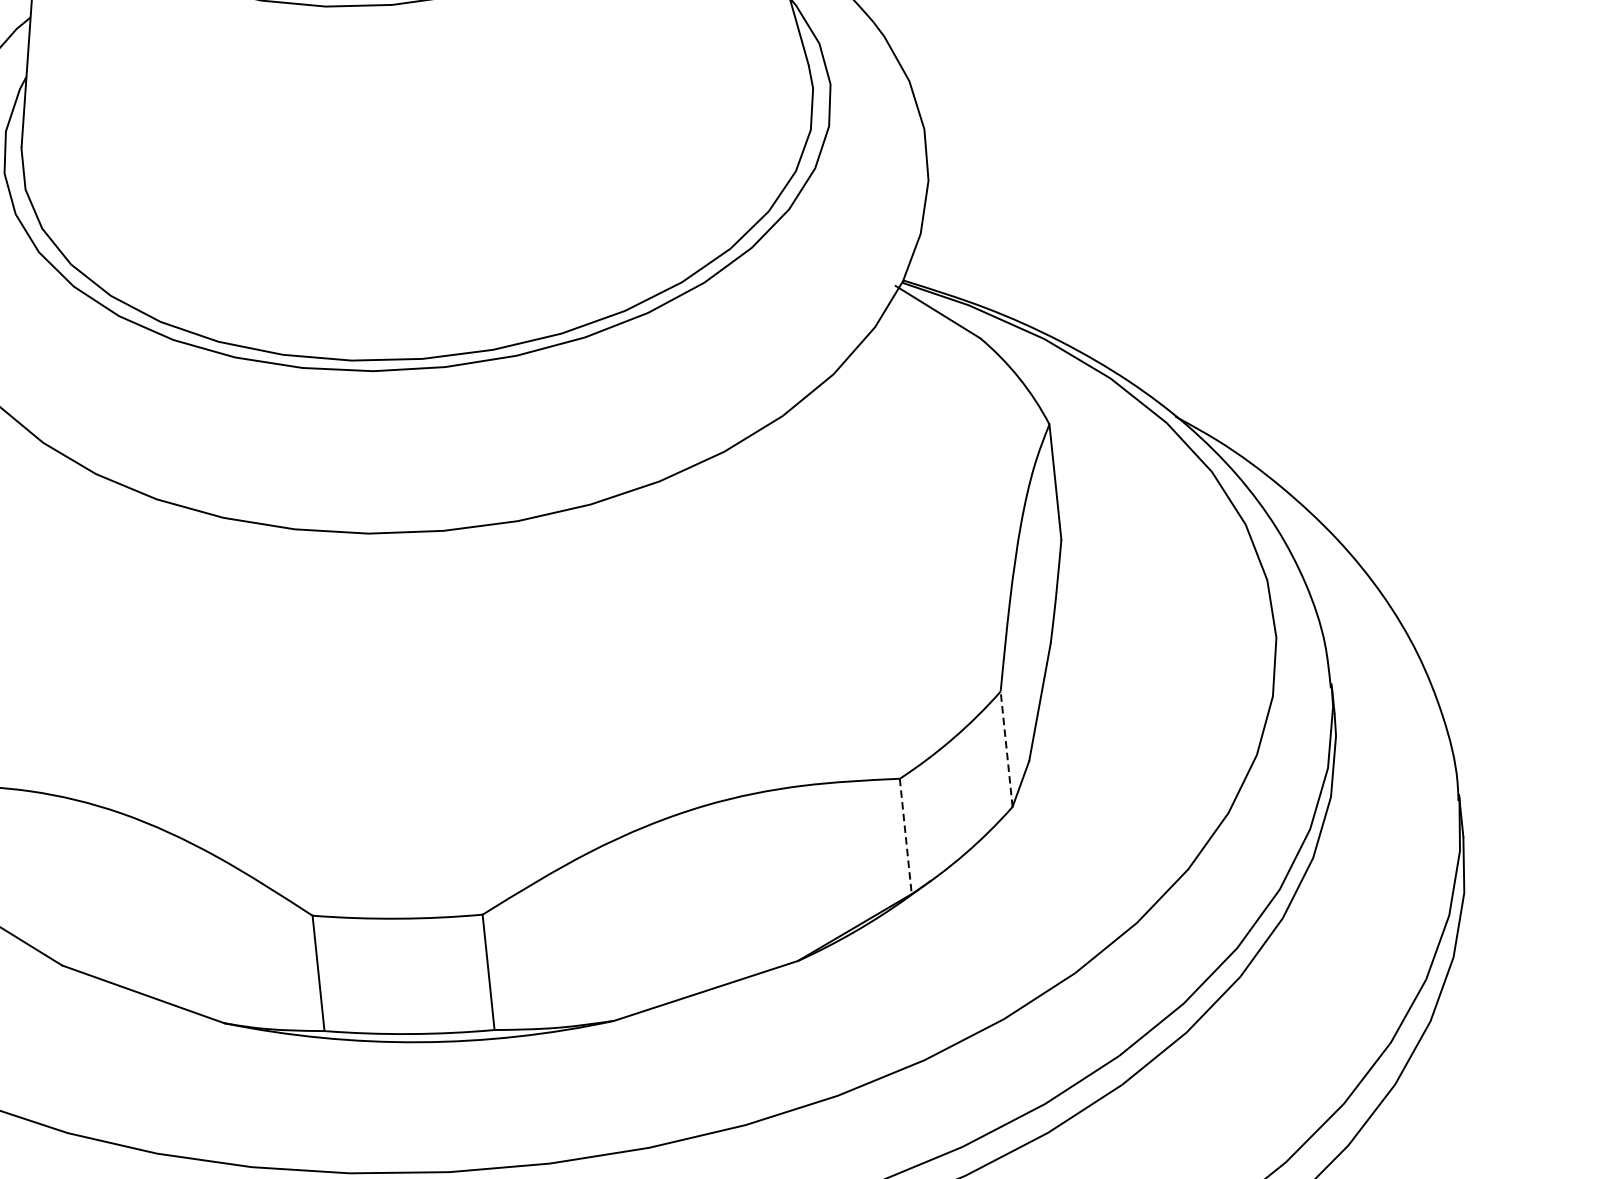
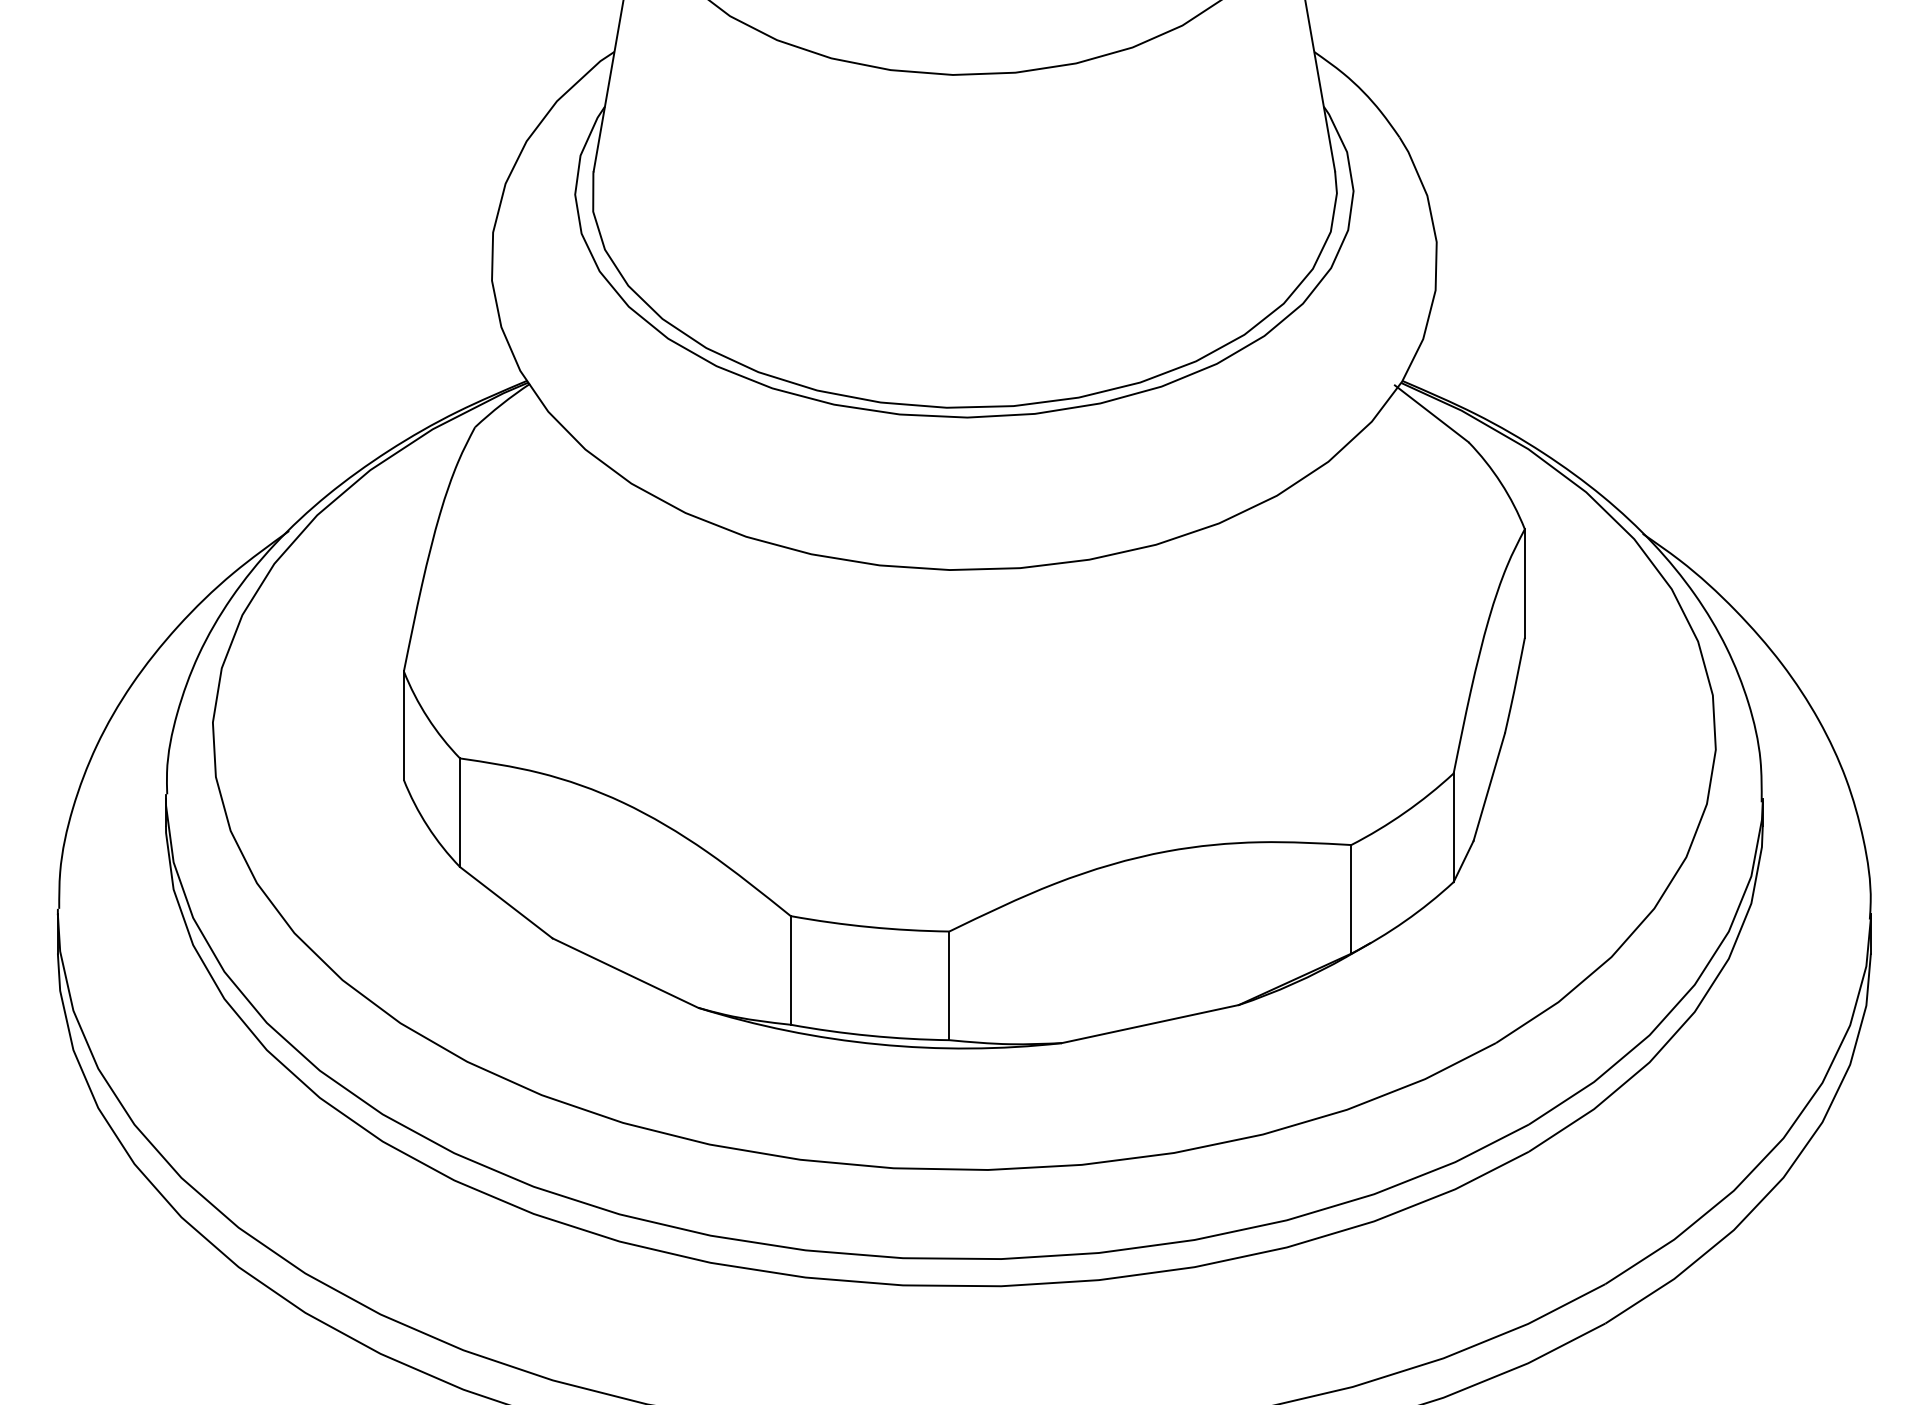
line: (1006, 748) -> (1453, 827), dashed -> solid
line: (906, 836) -> (1351, 899), dashed -> solid

